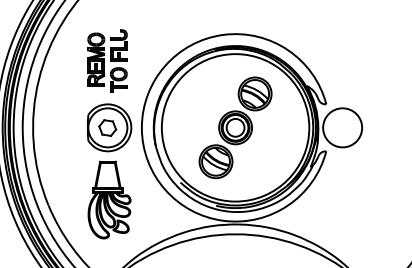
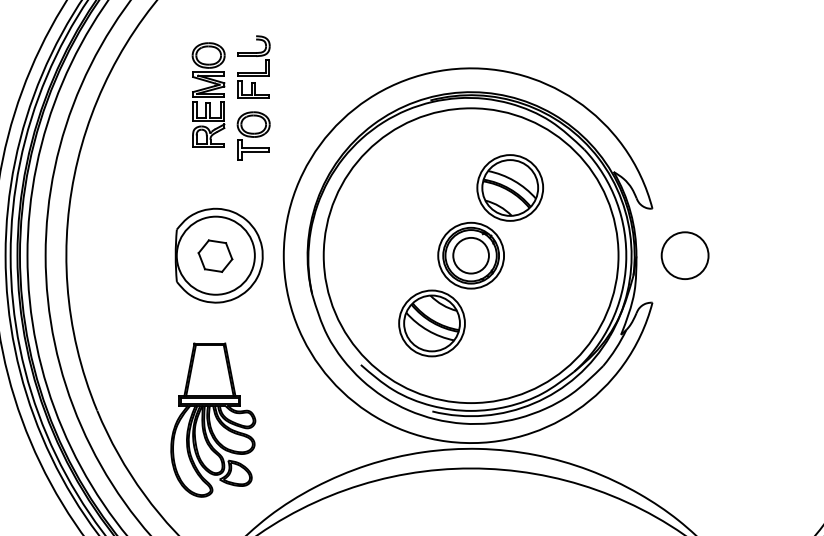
part: (107, 60) -> (231, 97), moved
circle: (342, 127) -> (684, 255), size x0.6
part: (109, 199) -> (213, 418), moved

